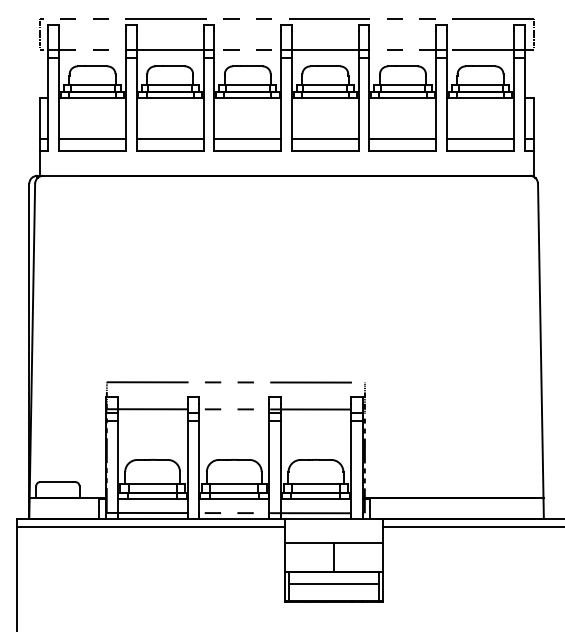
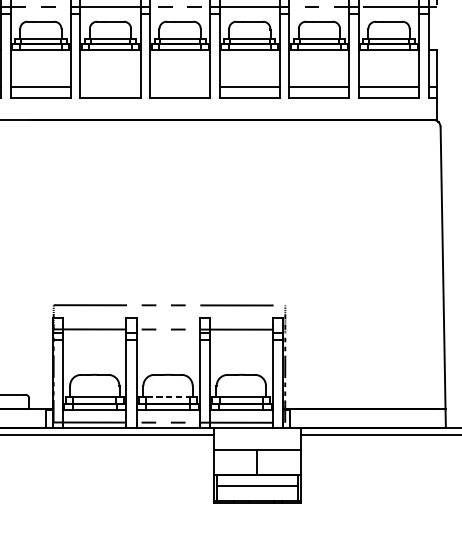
line: (169, 139) -> (109, 87), removed
line: (247, 139) -> (179, 87), removed
line: (234, 484) -> (168, 396), solid -> dashed

